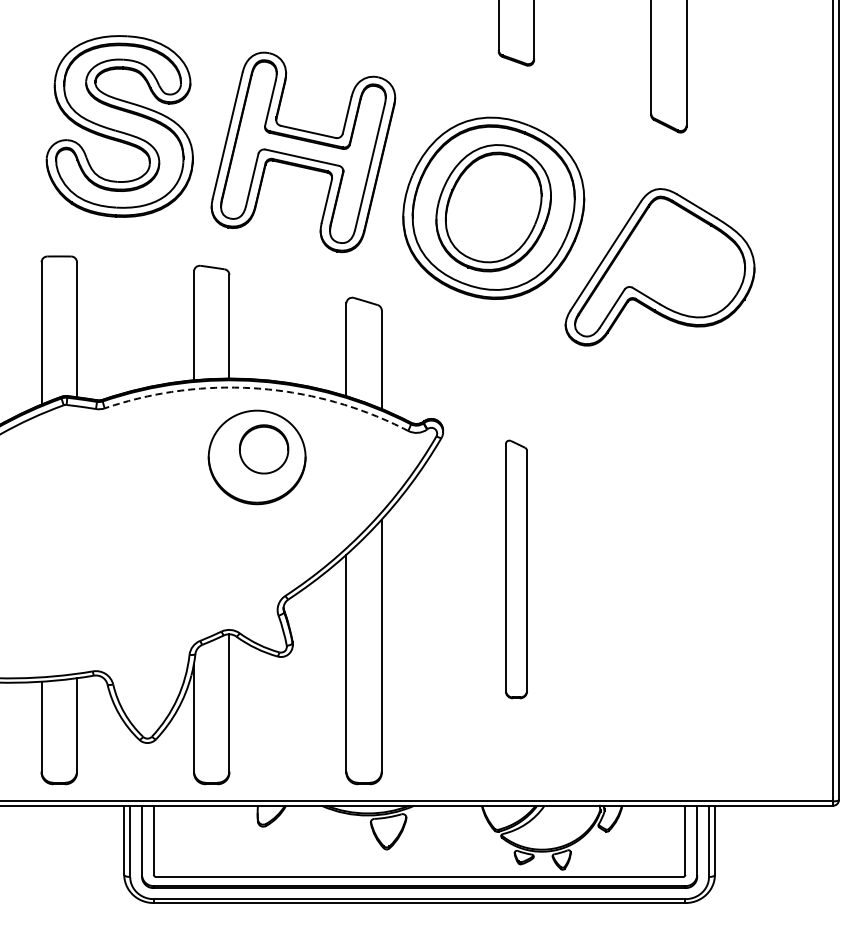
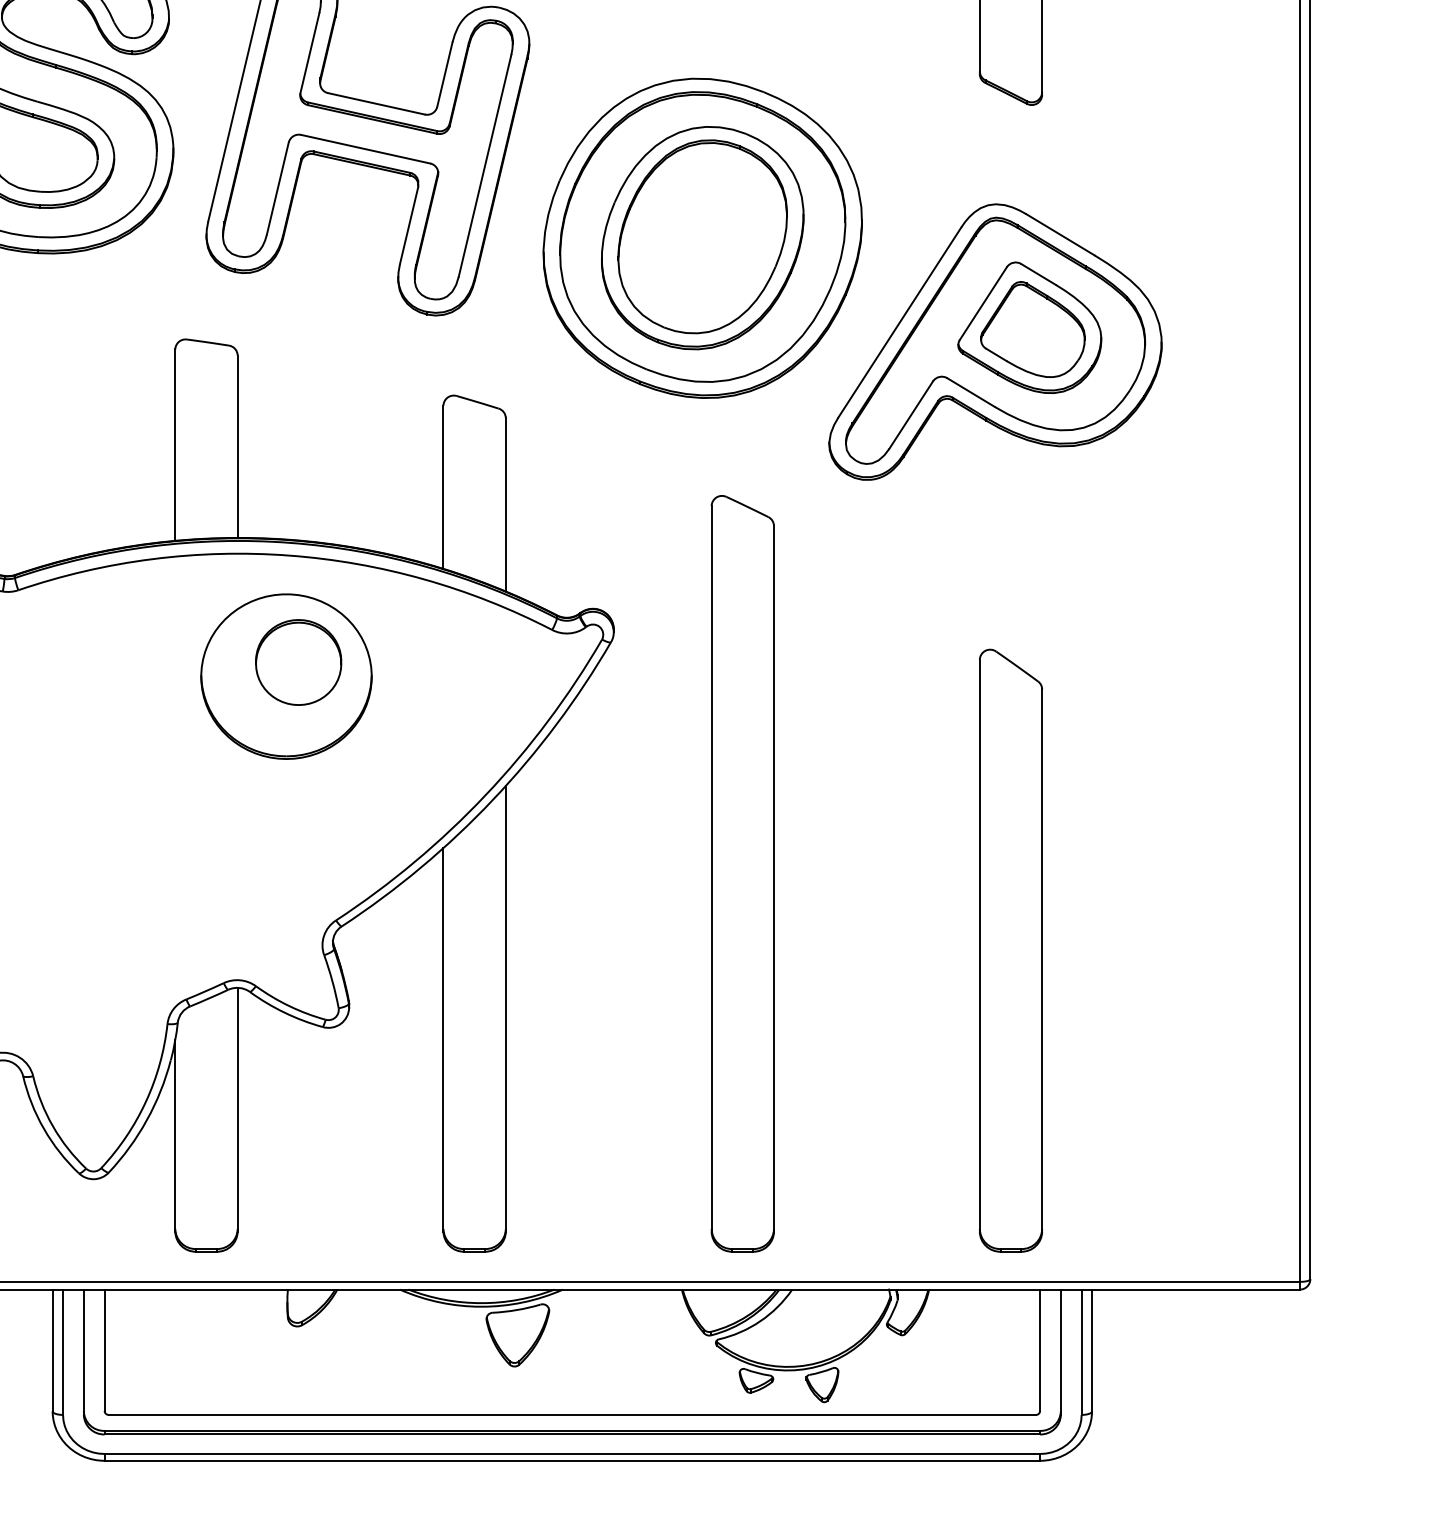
part: (679, 259) -> (1029, 328), added
arc: (258, 388) -> (288, 555), dashed -> solid
part: (516, 569) -> (742, 873), size x1.67
part: (668, 613) -> (1010, 951), added

